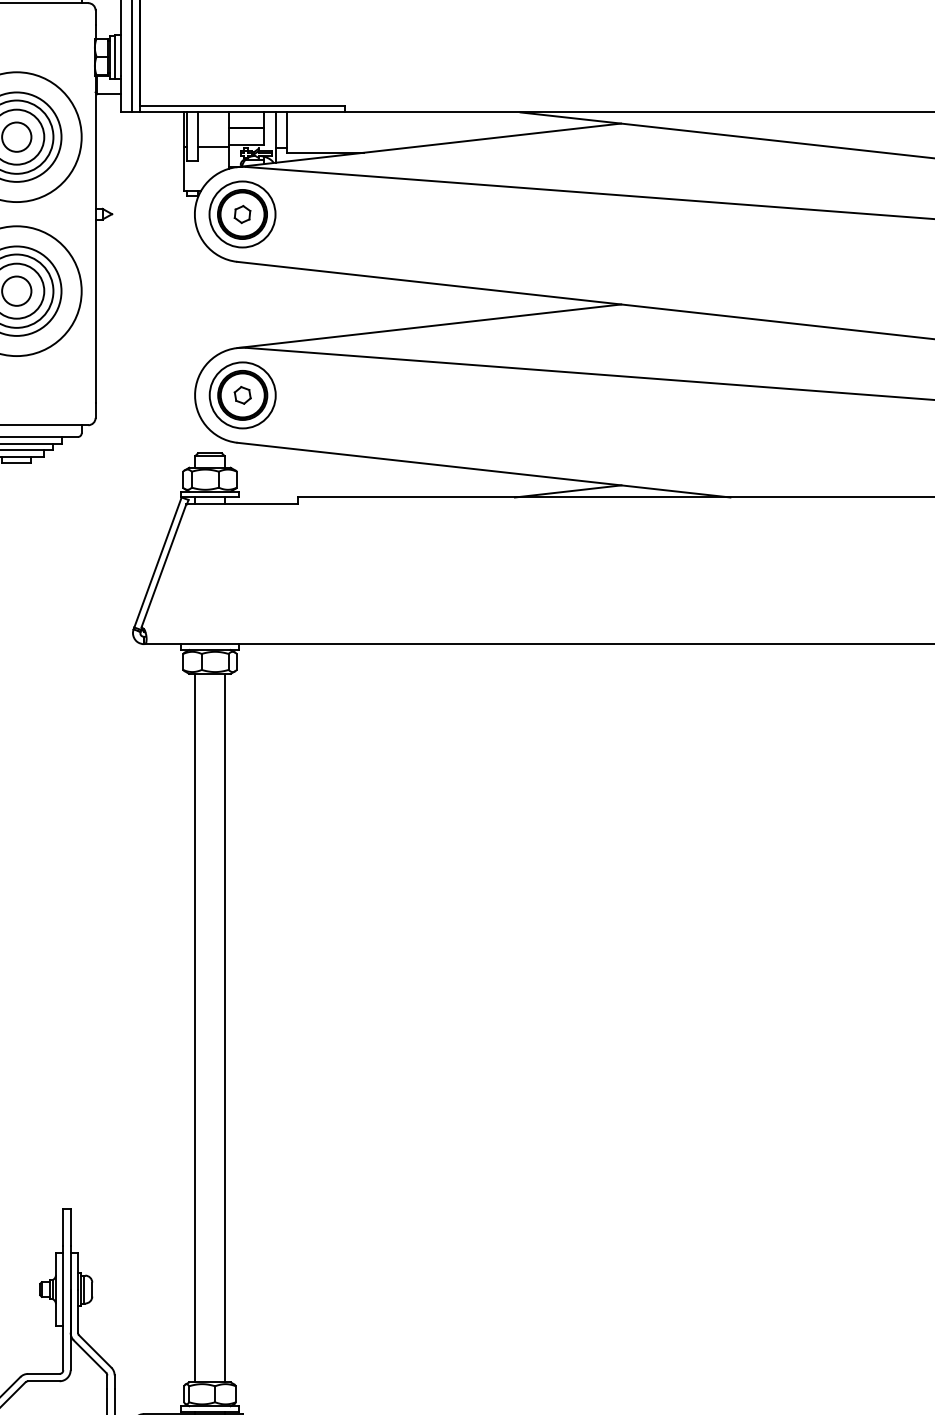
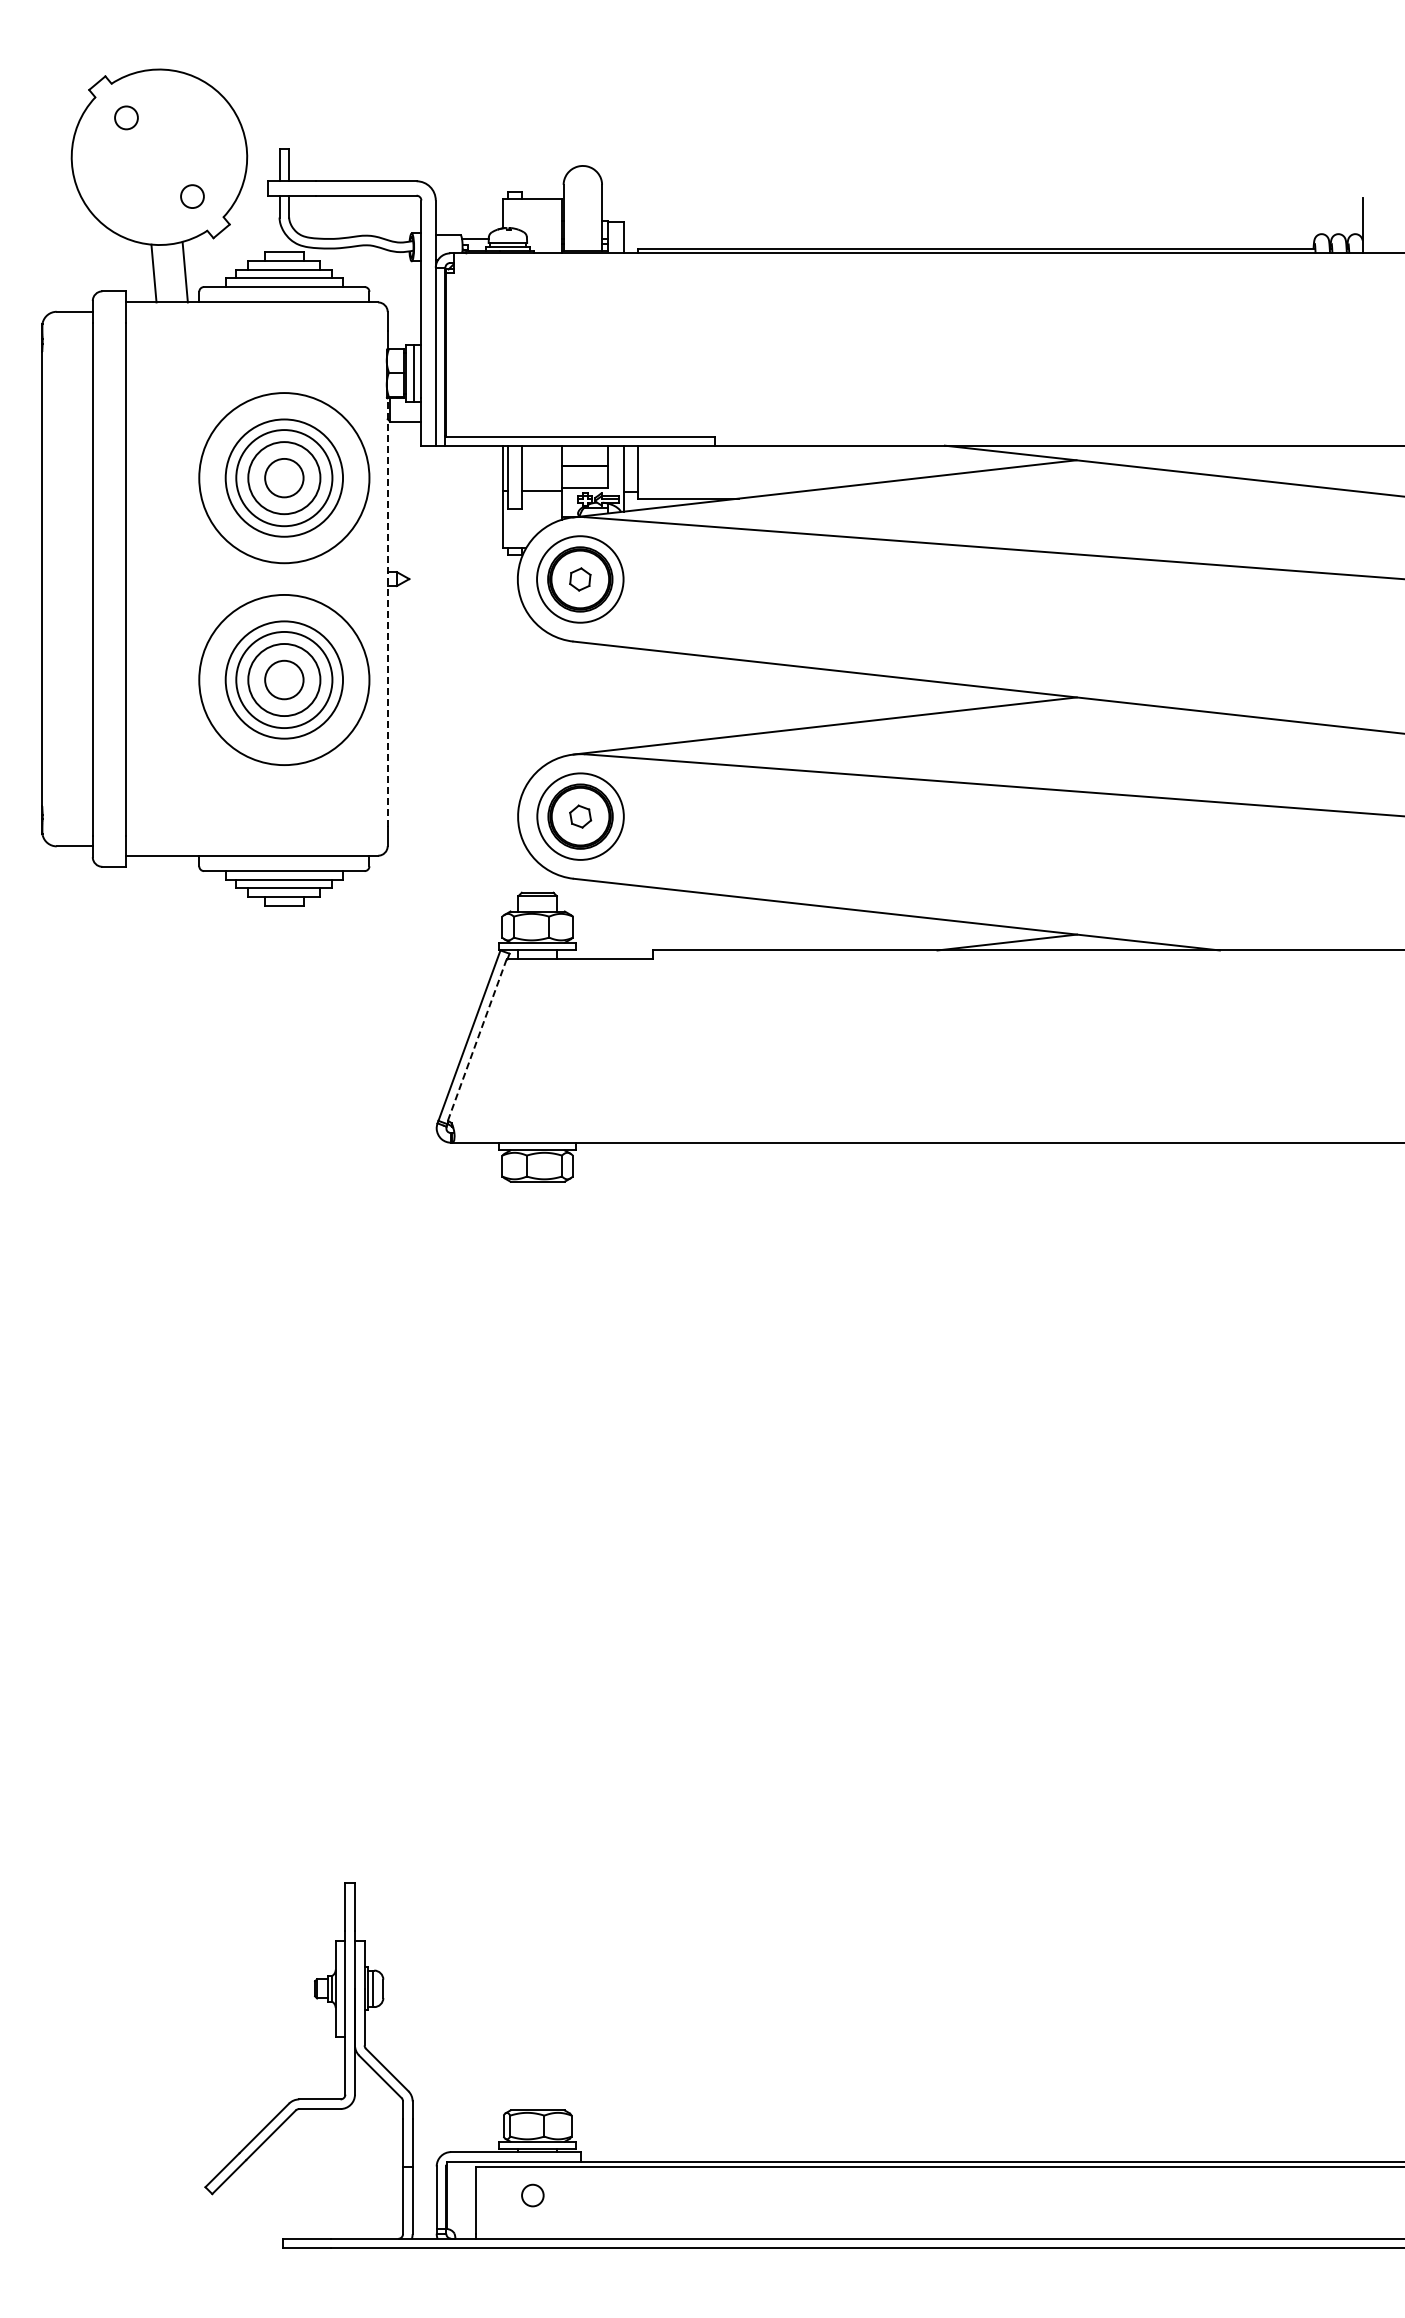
line: (95, 238) -> (387, 611), solid -> dashed
line: (164, 566) -> (477, 1040), solid -> dashed
line: (195, 1027) -> (518, 1645), removed
line: (224, 1027) -> (556, 1645), removed

